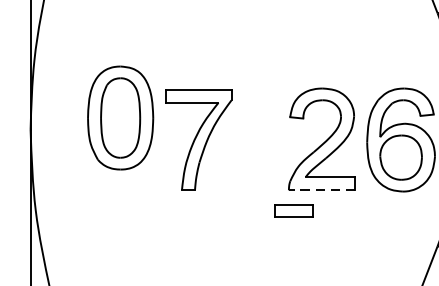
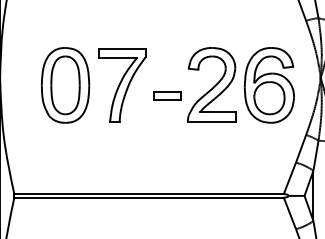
part: (120, 118) -> (65, 85), moved
line: (321, 189) -> (211, 121), dashed -> solid
part: (293, 210) -> (167, 95), moved

